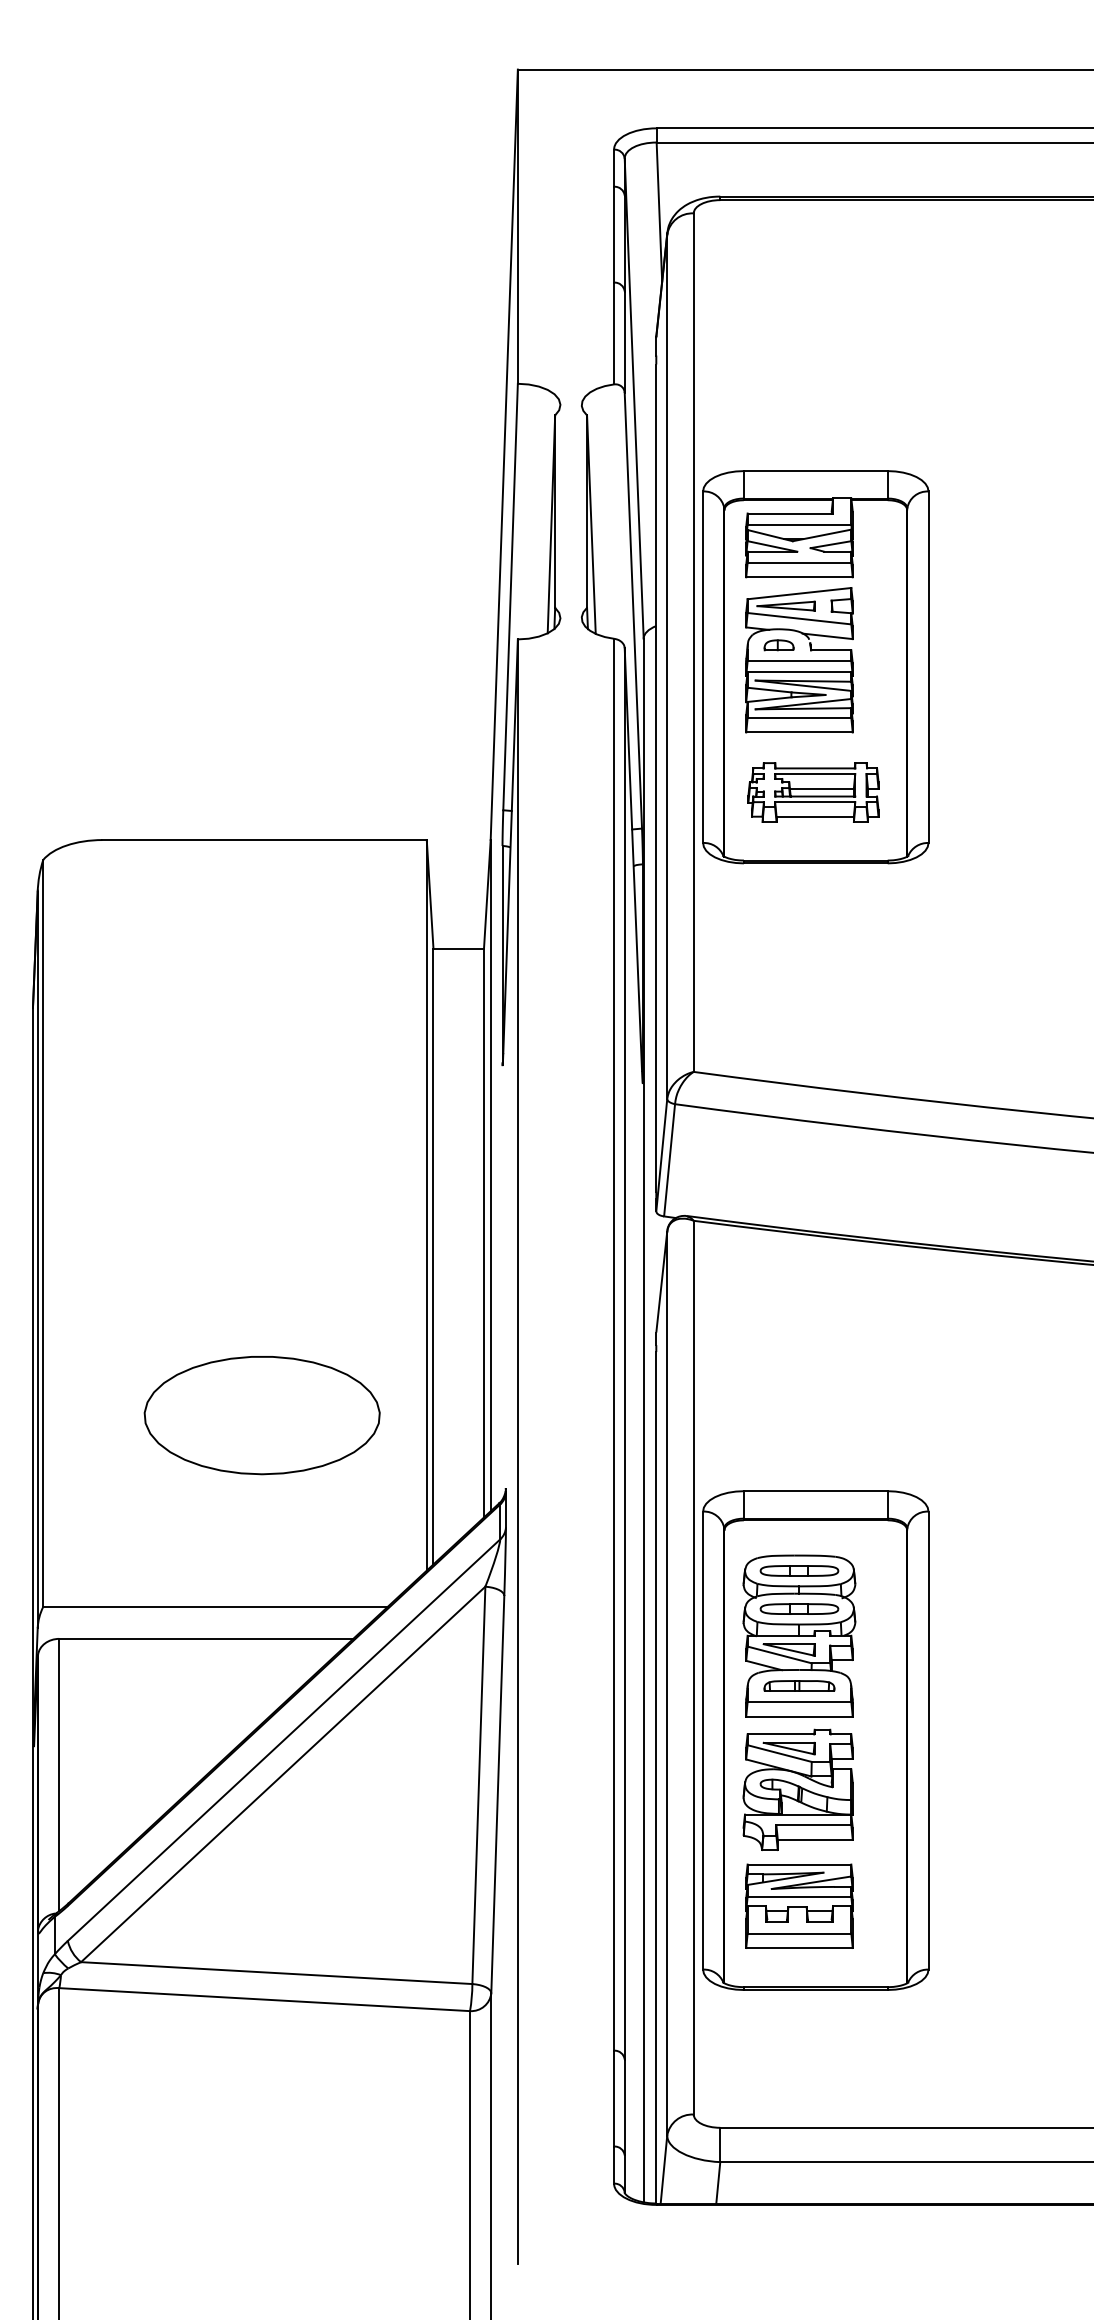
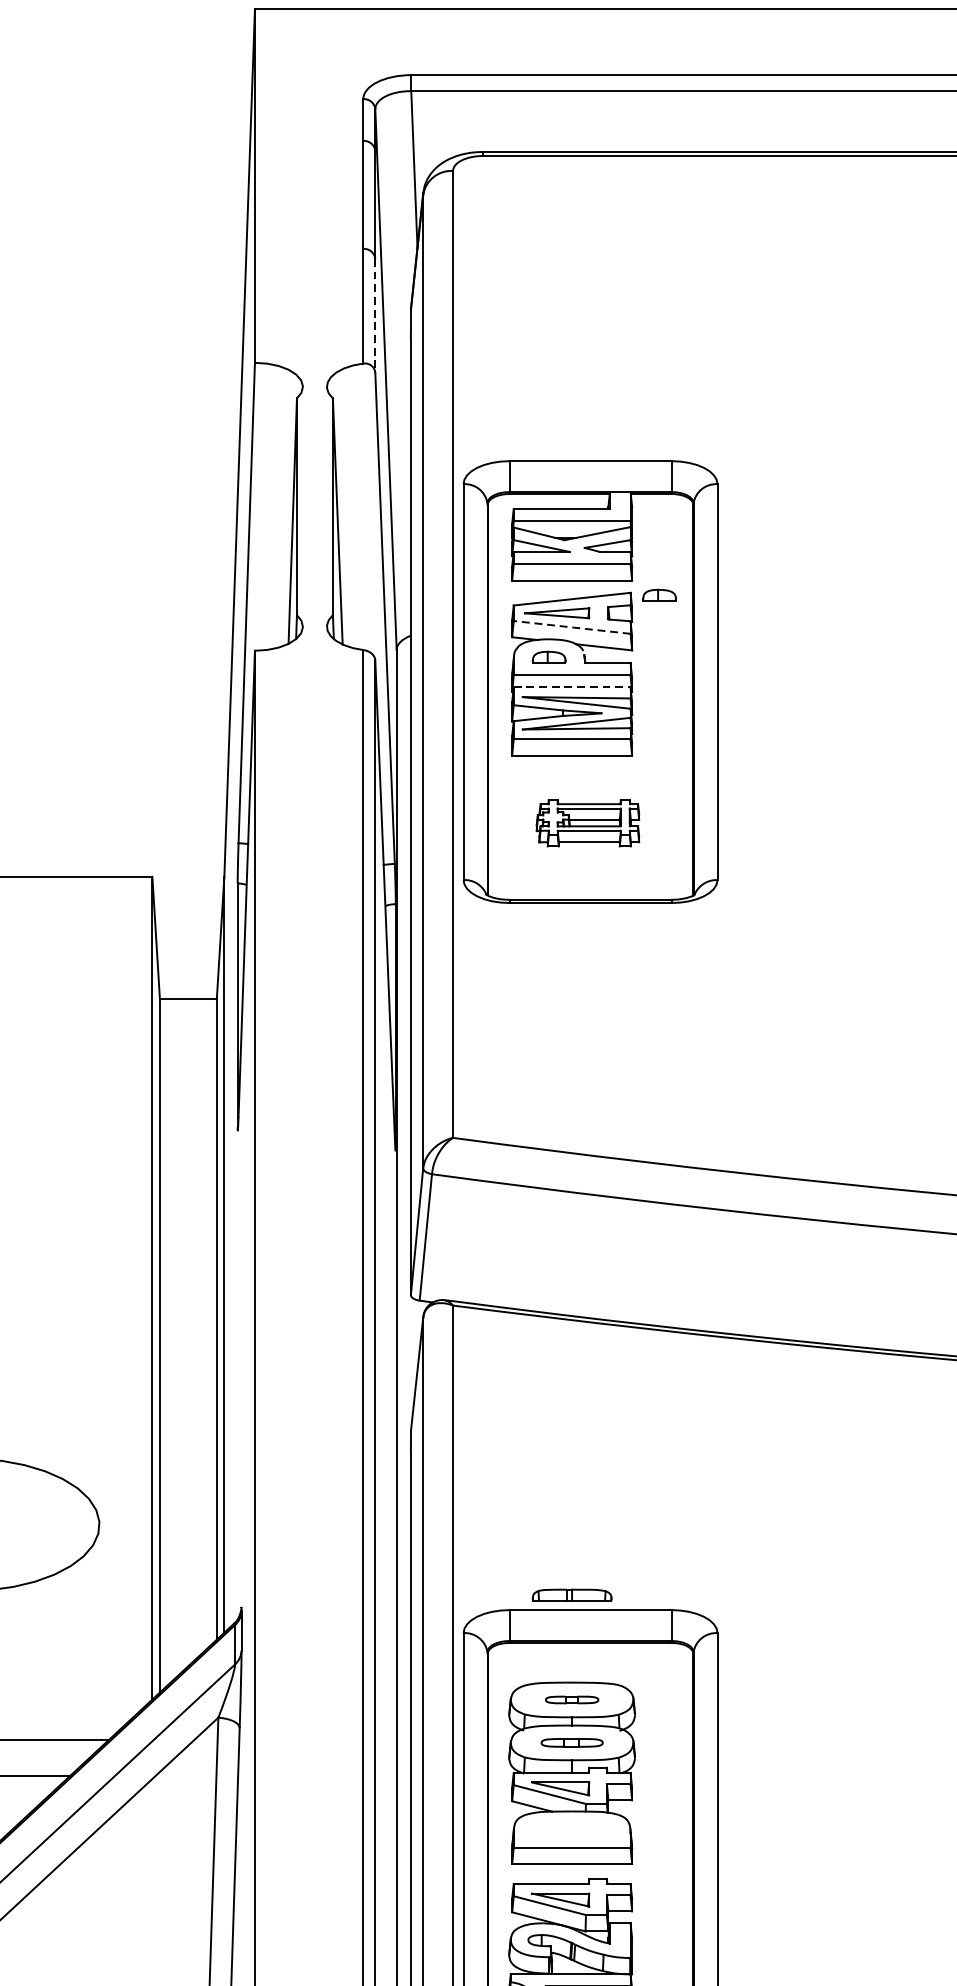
line: (624, 342) -> (375, 316), solid -> dashed
part: (876, 590) -> (658, 595), added
line: (798, 618) -> (571, 627), solid -> dashed
line: (799, 671) -> (572, 686), solid -> dashed
part: (813, 792) -> (587, 823), size x0.7
part: (799, 1570) -> (572, 1699), size x0.6
part: (799, 1608) -> (572, 1742), size x0.7
part: (799, 1685) -> (572, 1594), moved

